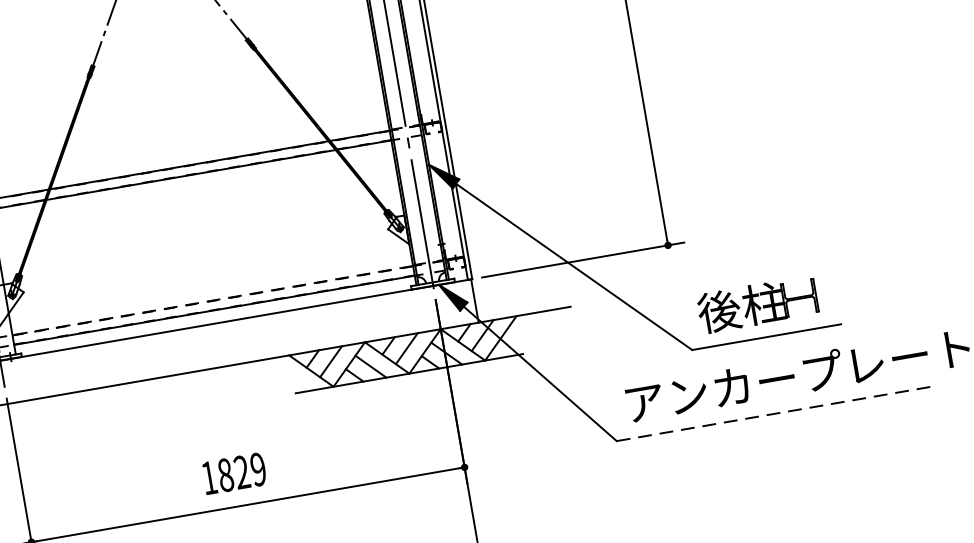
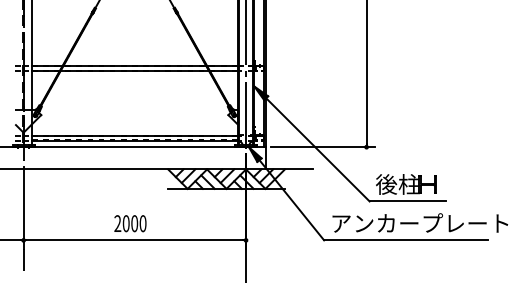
line: (212, 300) -> (134, 135), dashed -> solid
line: (775, 413) -> (405, 240), dashed -> solid
text: (233, 473) -> (130, 223), 1829 -> 2000

